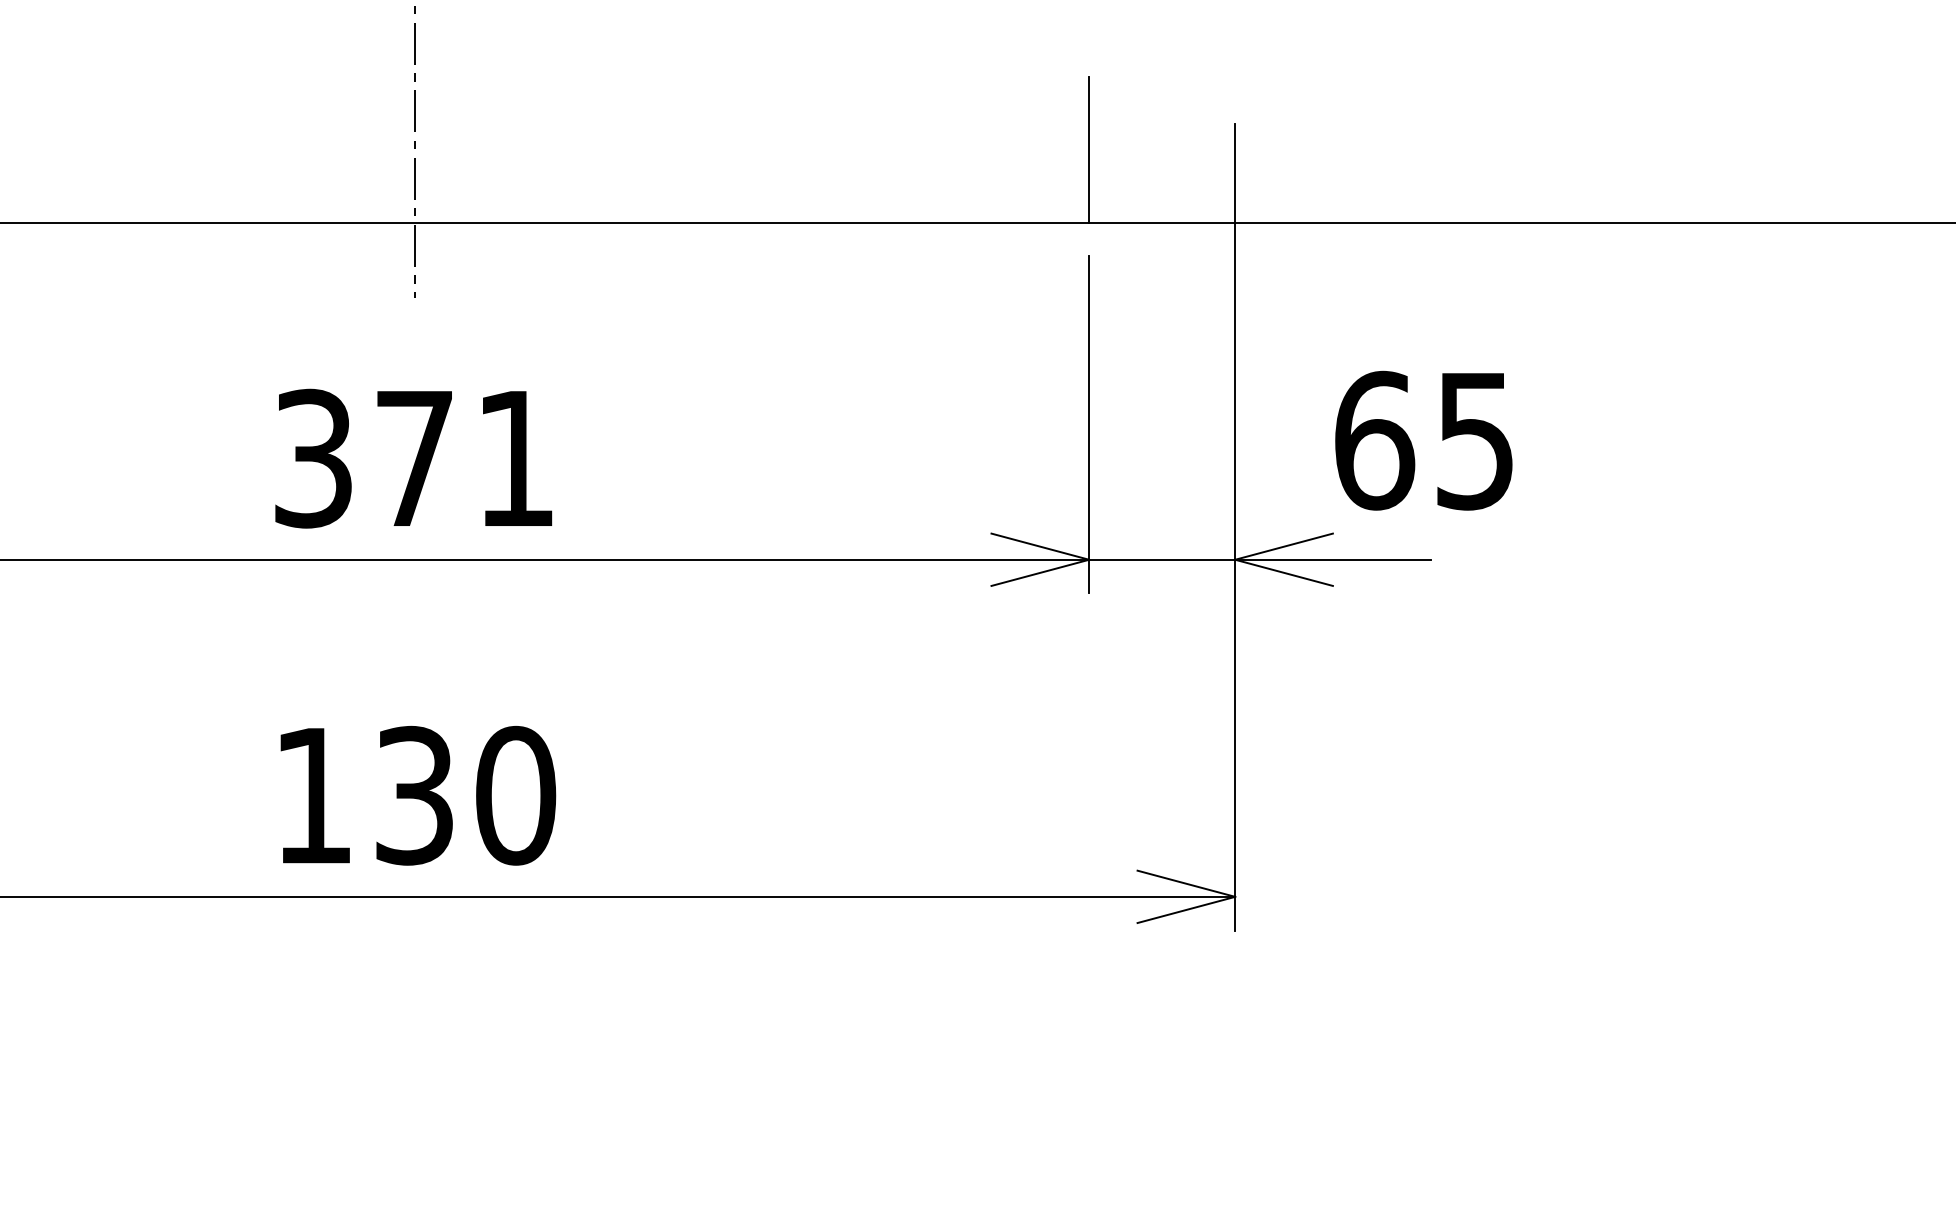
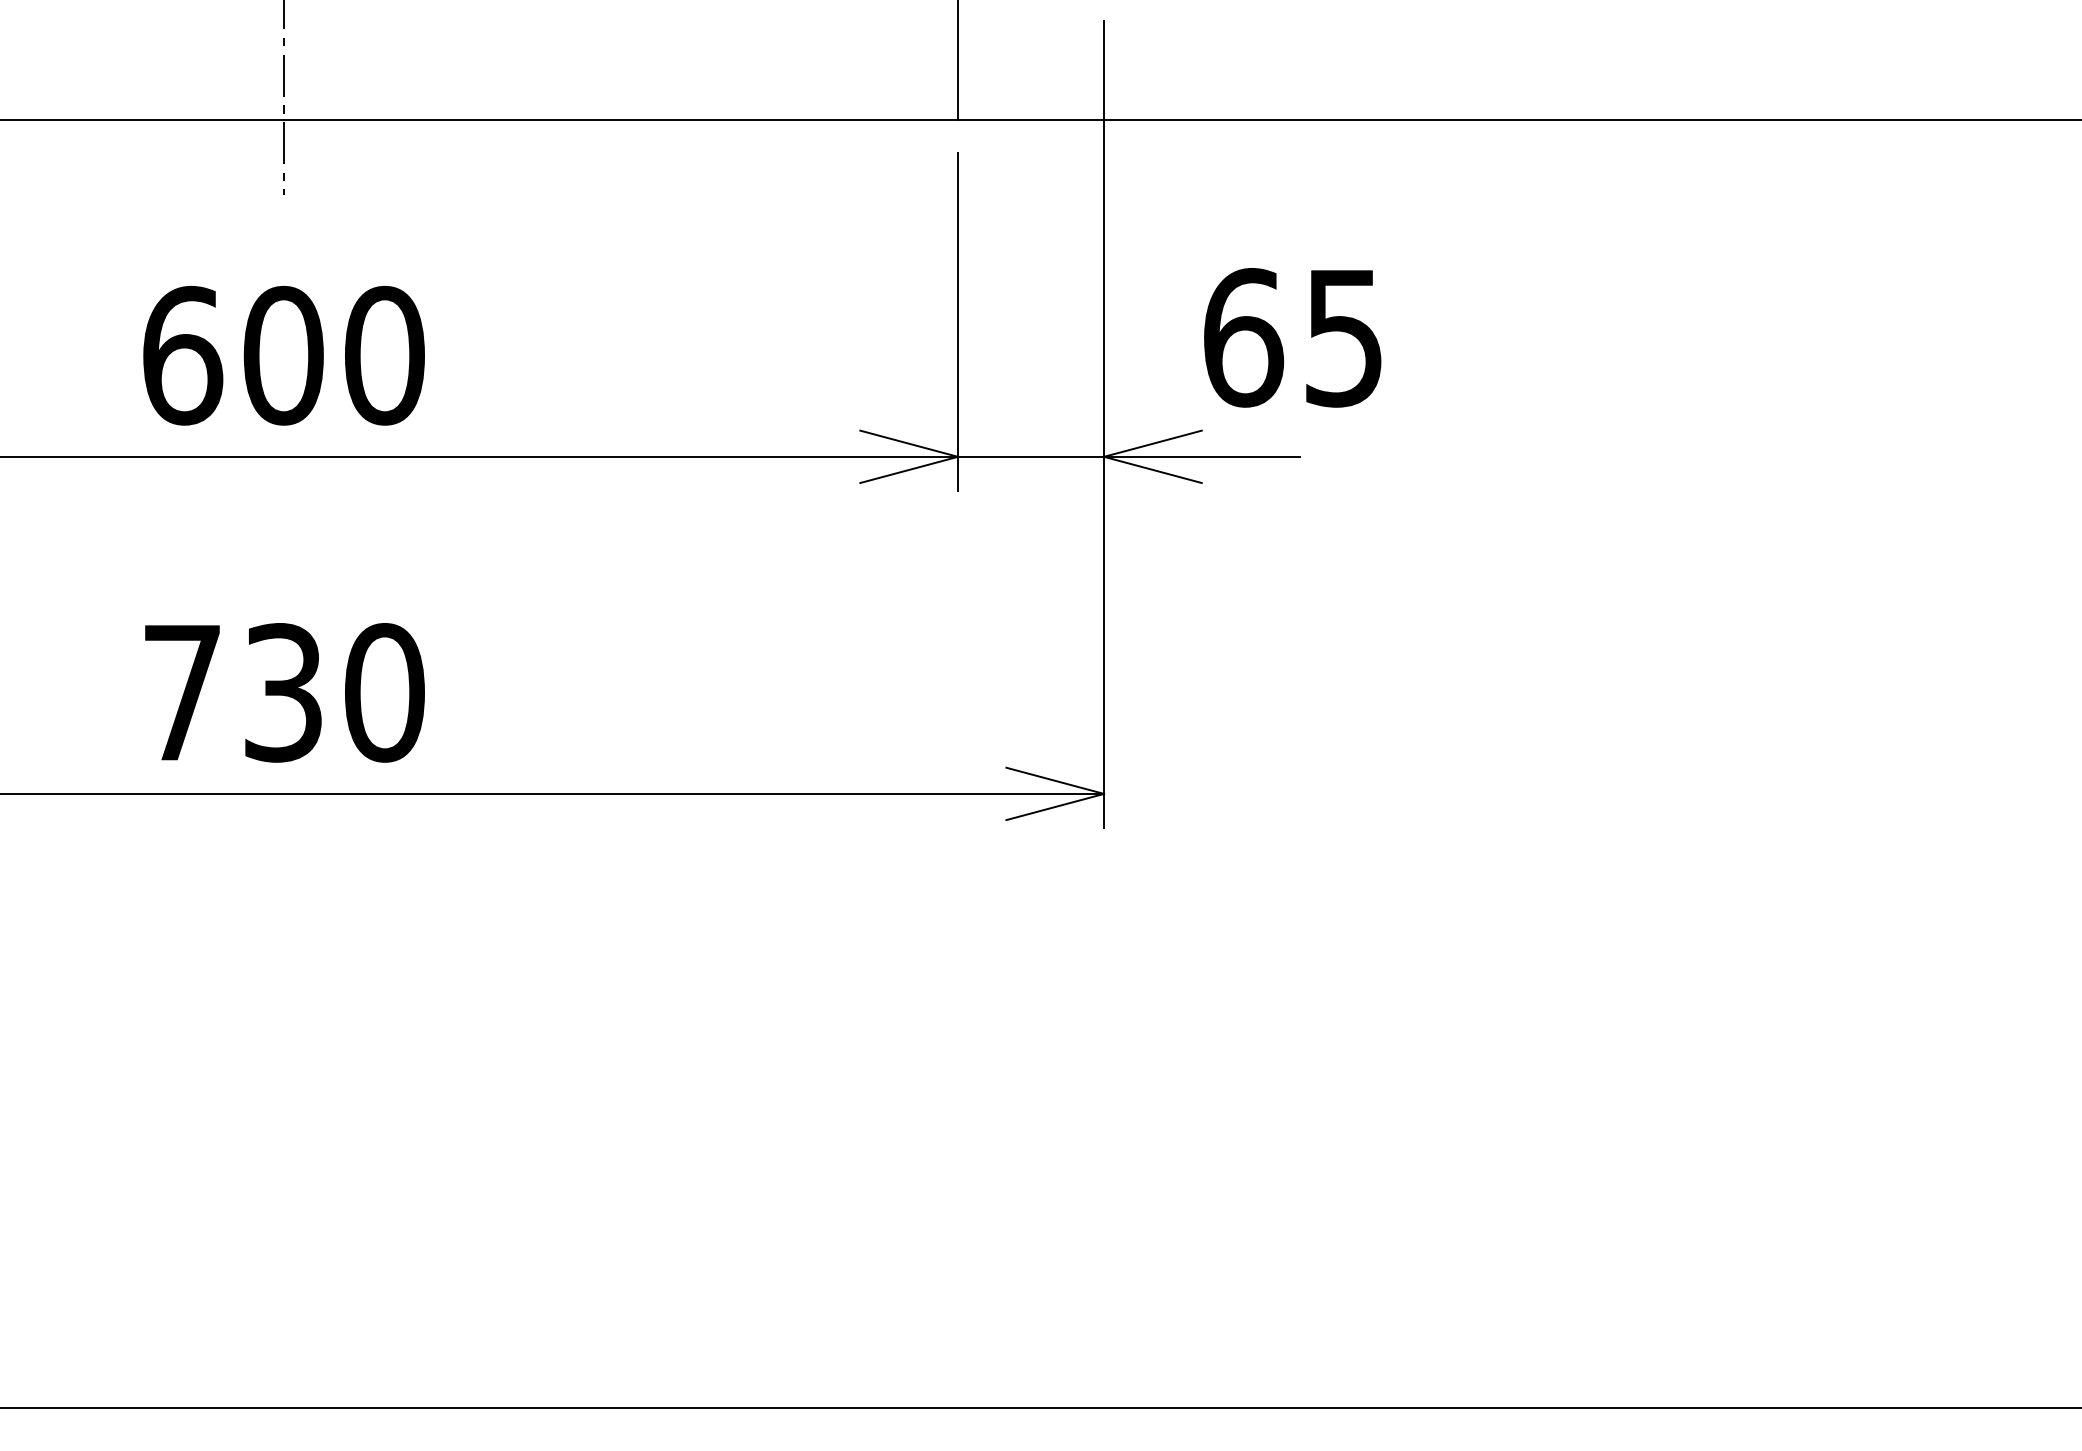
text: (414, 458) -> (283, 355), 371 -> 600
text: (313, 795) -> (182, 692), 130 -> 730

